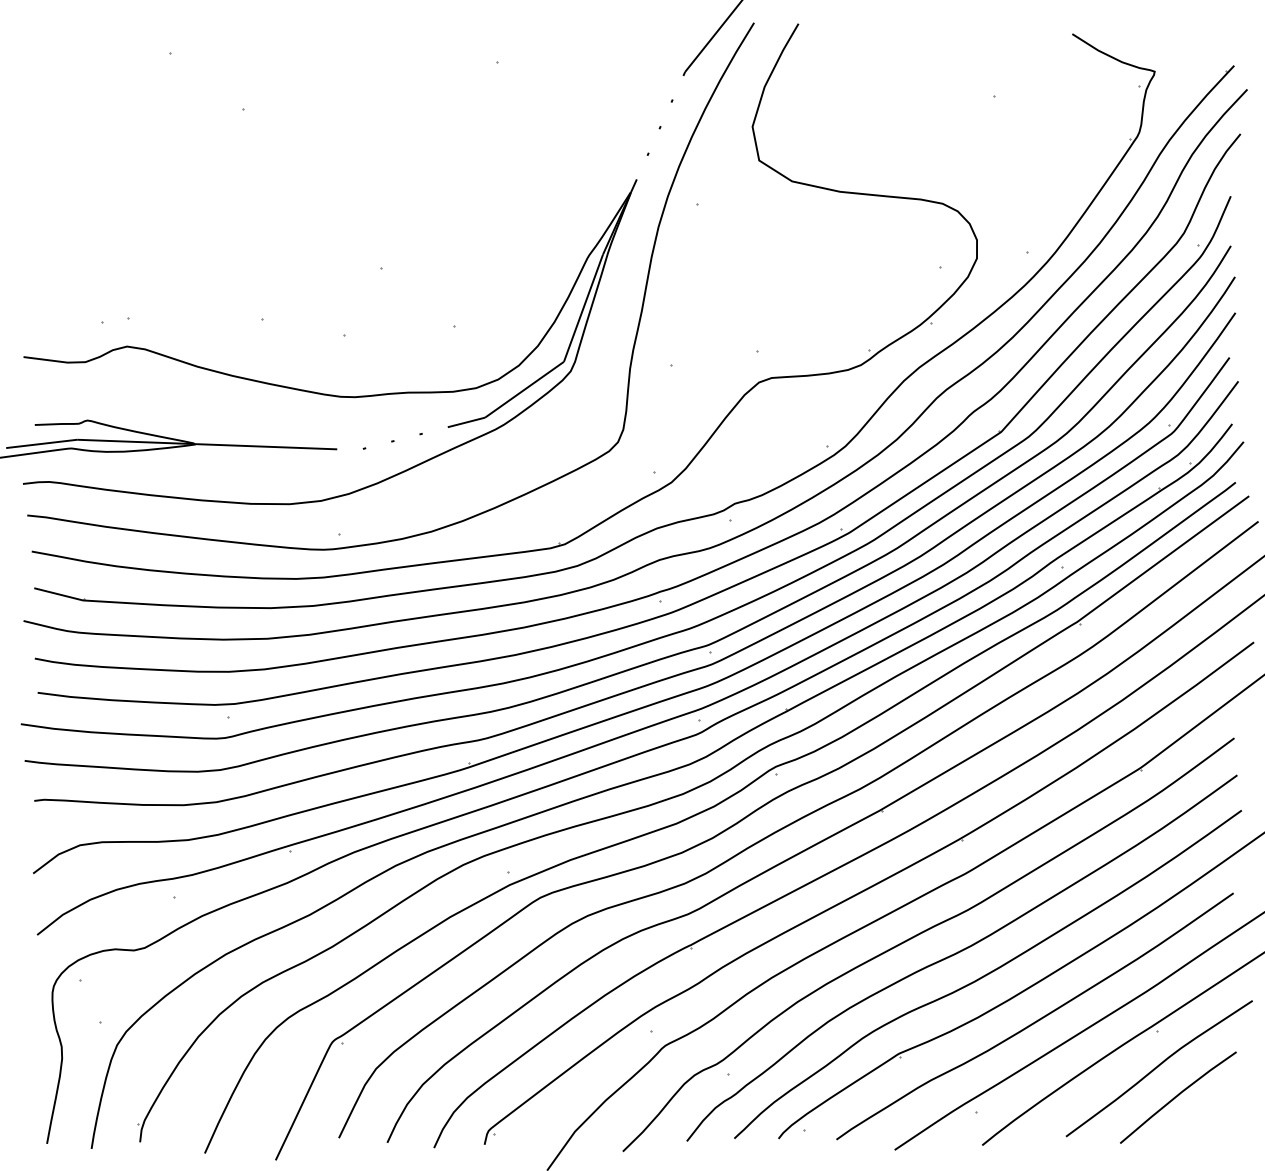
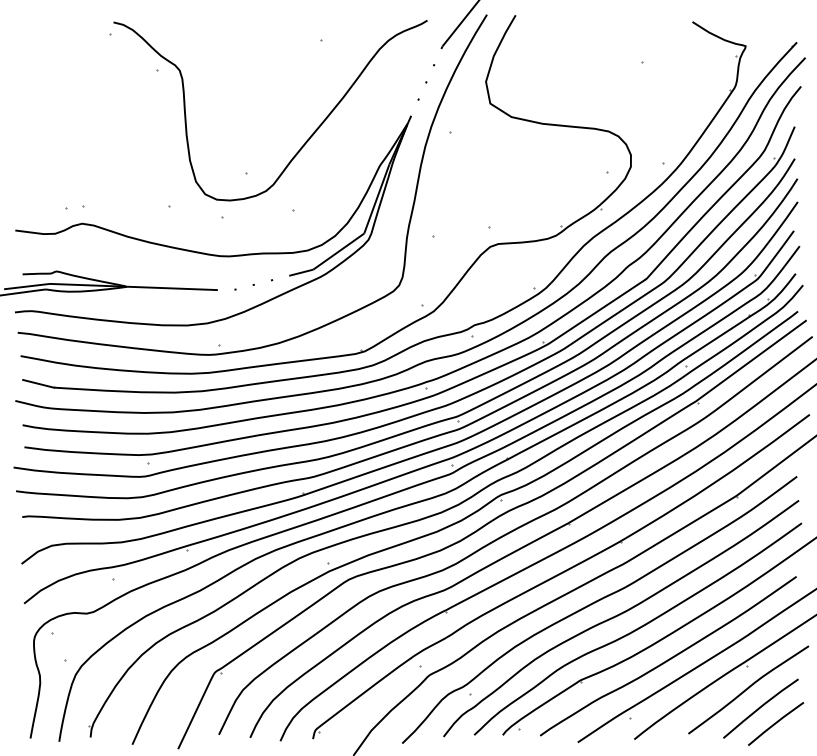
curve: (472, 219) -> (305, 141), added
line: (1202, 1120) -> (776, 723), added

